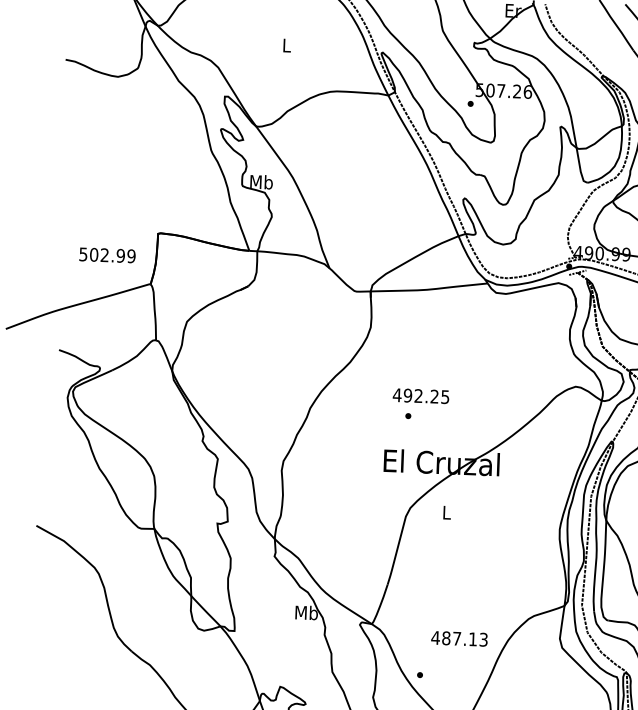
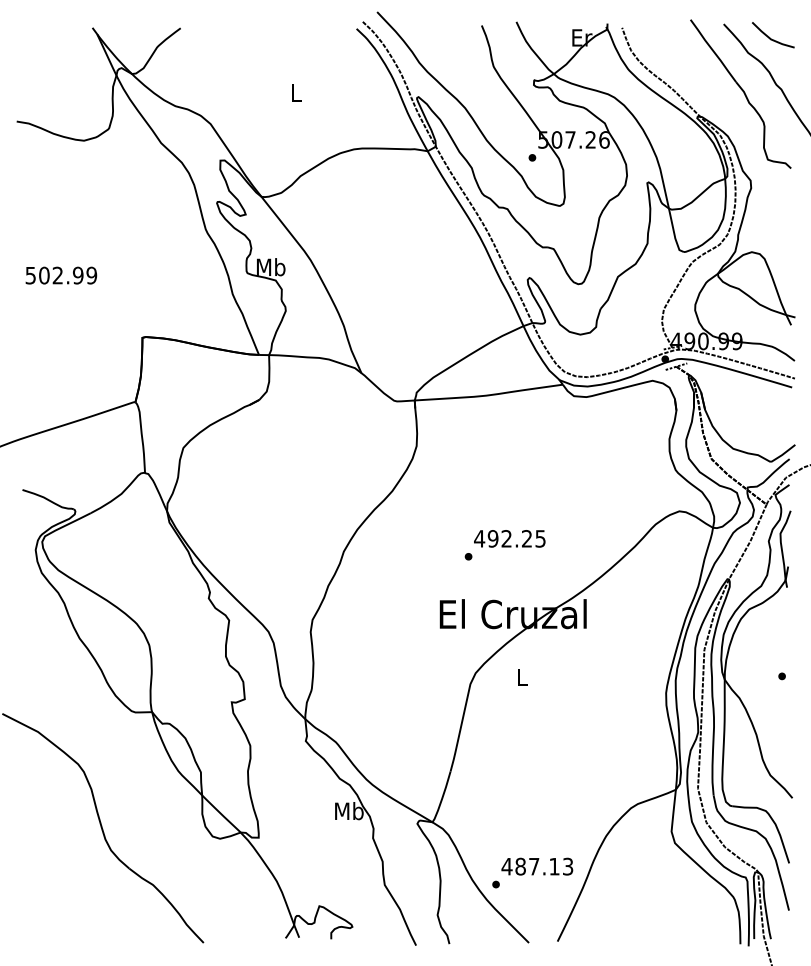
text: (107, 255) -> (61, 275), moved
text: (420, 395) -> (509, 538), moved
text: (459, 638) -> (537, 866), moved

